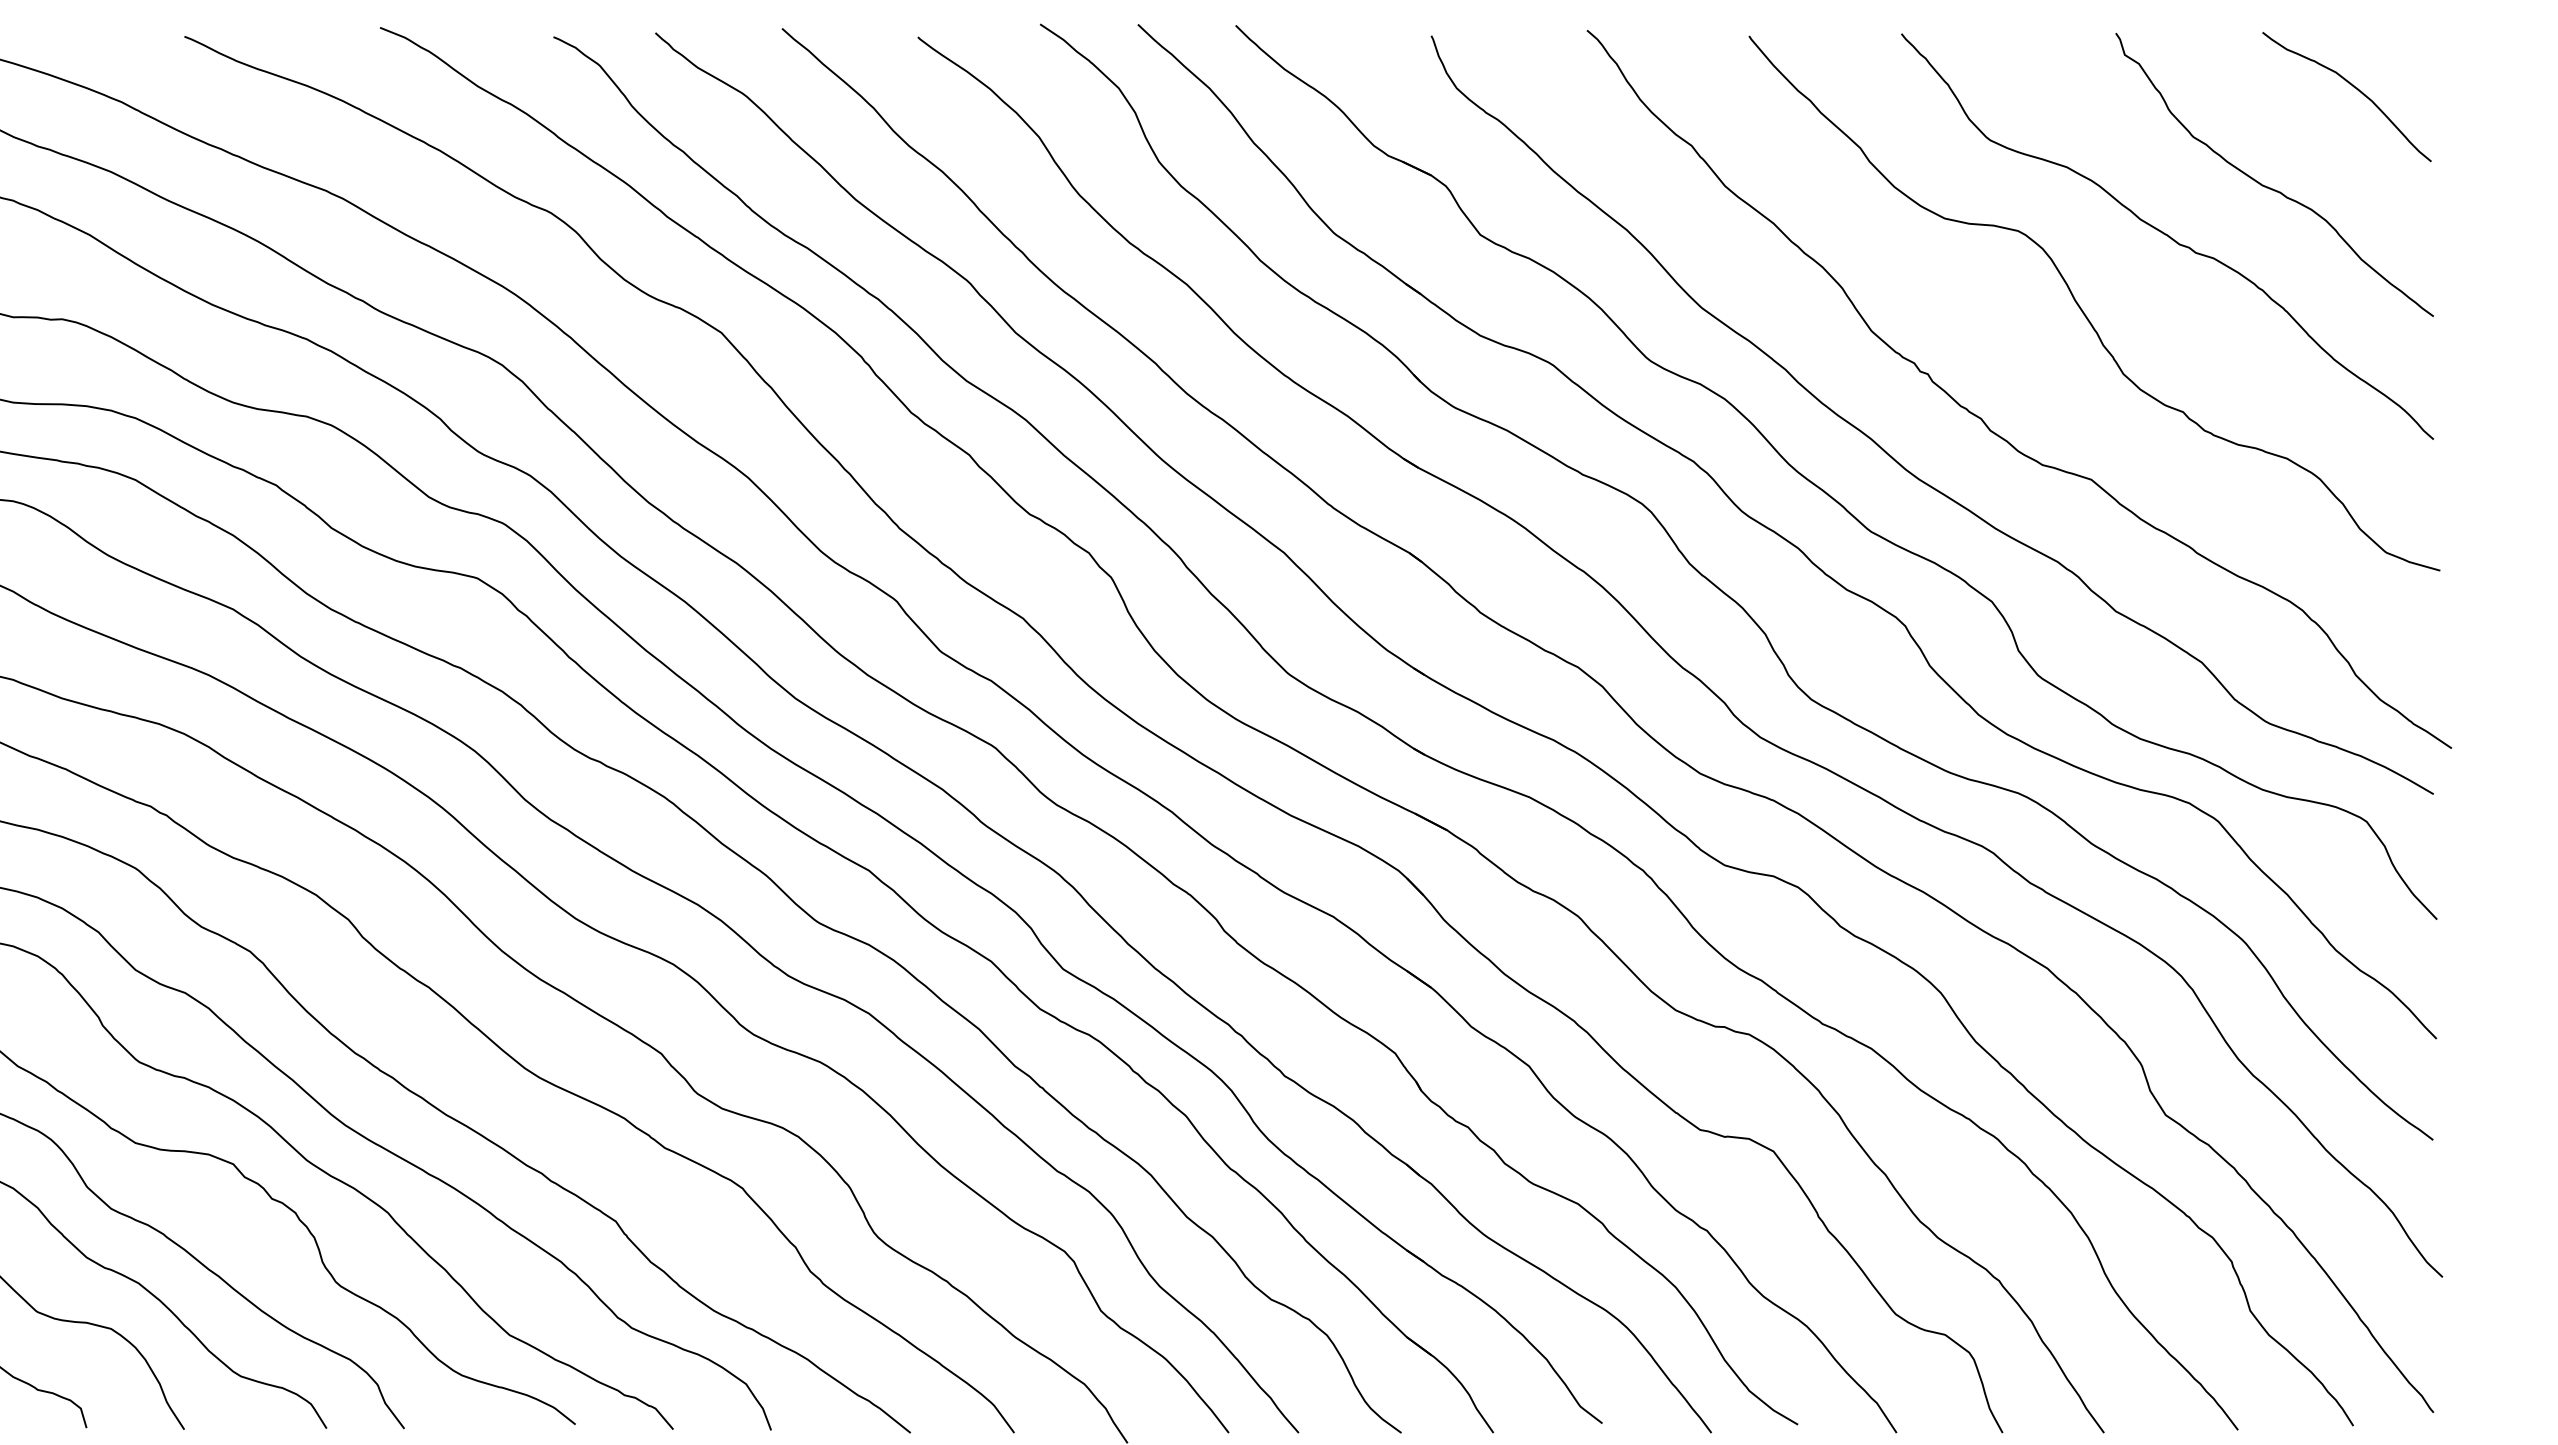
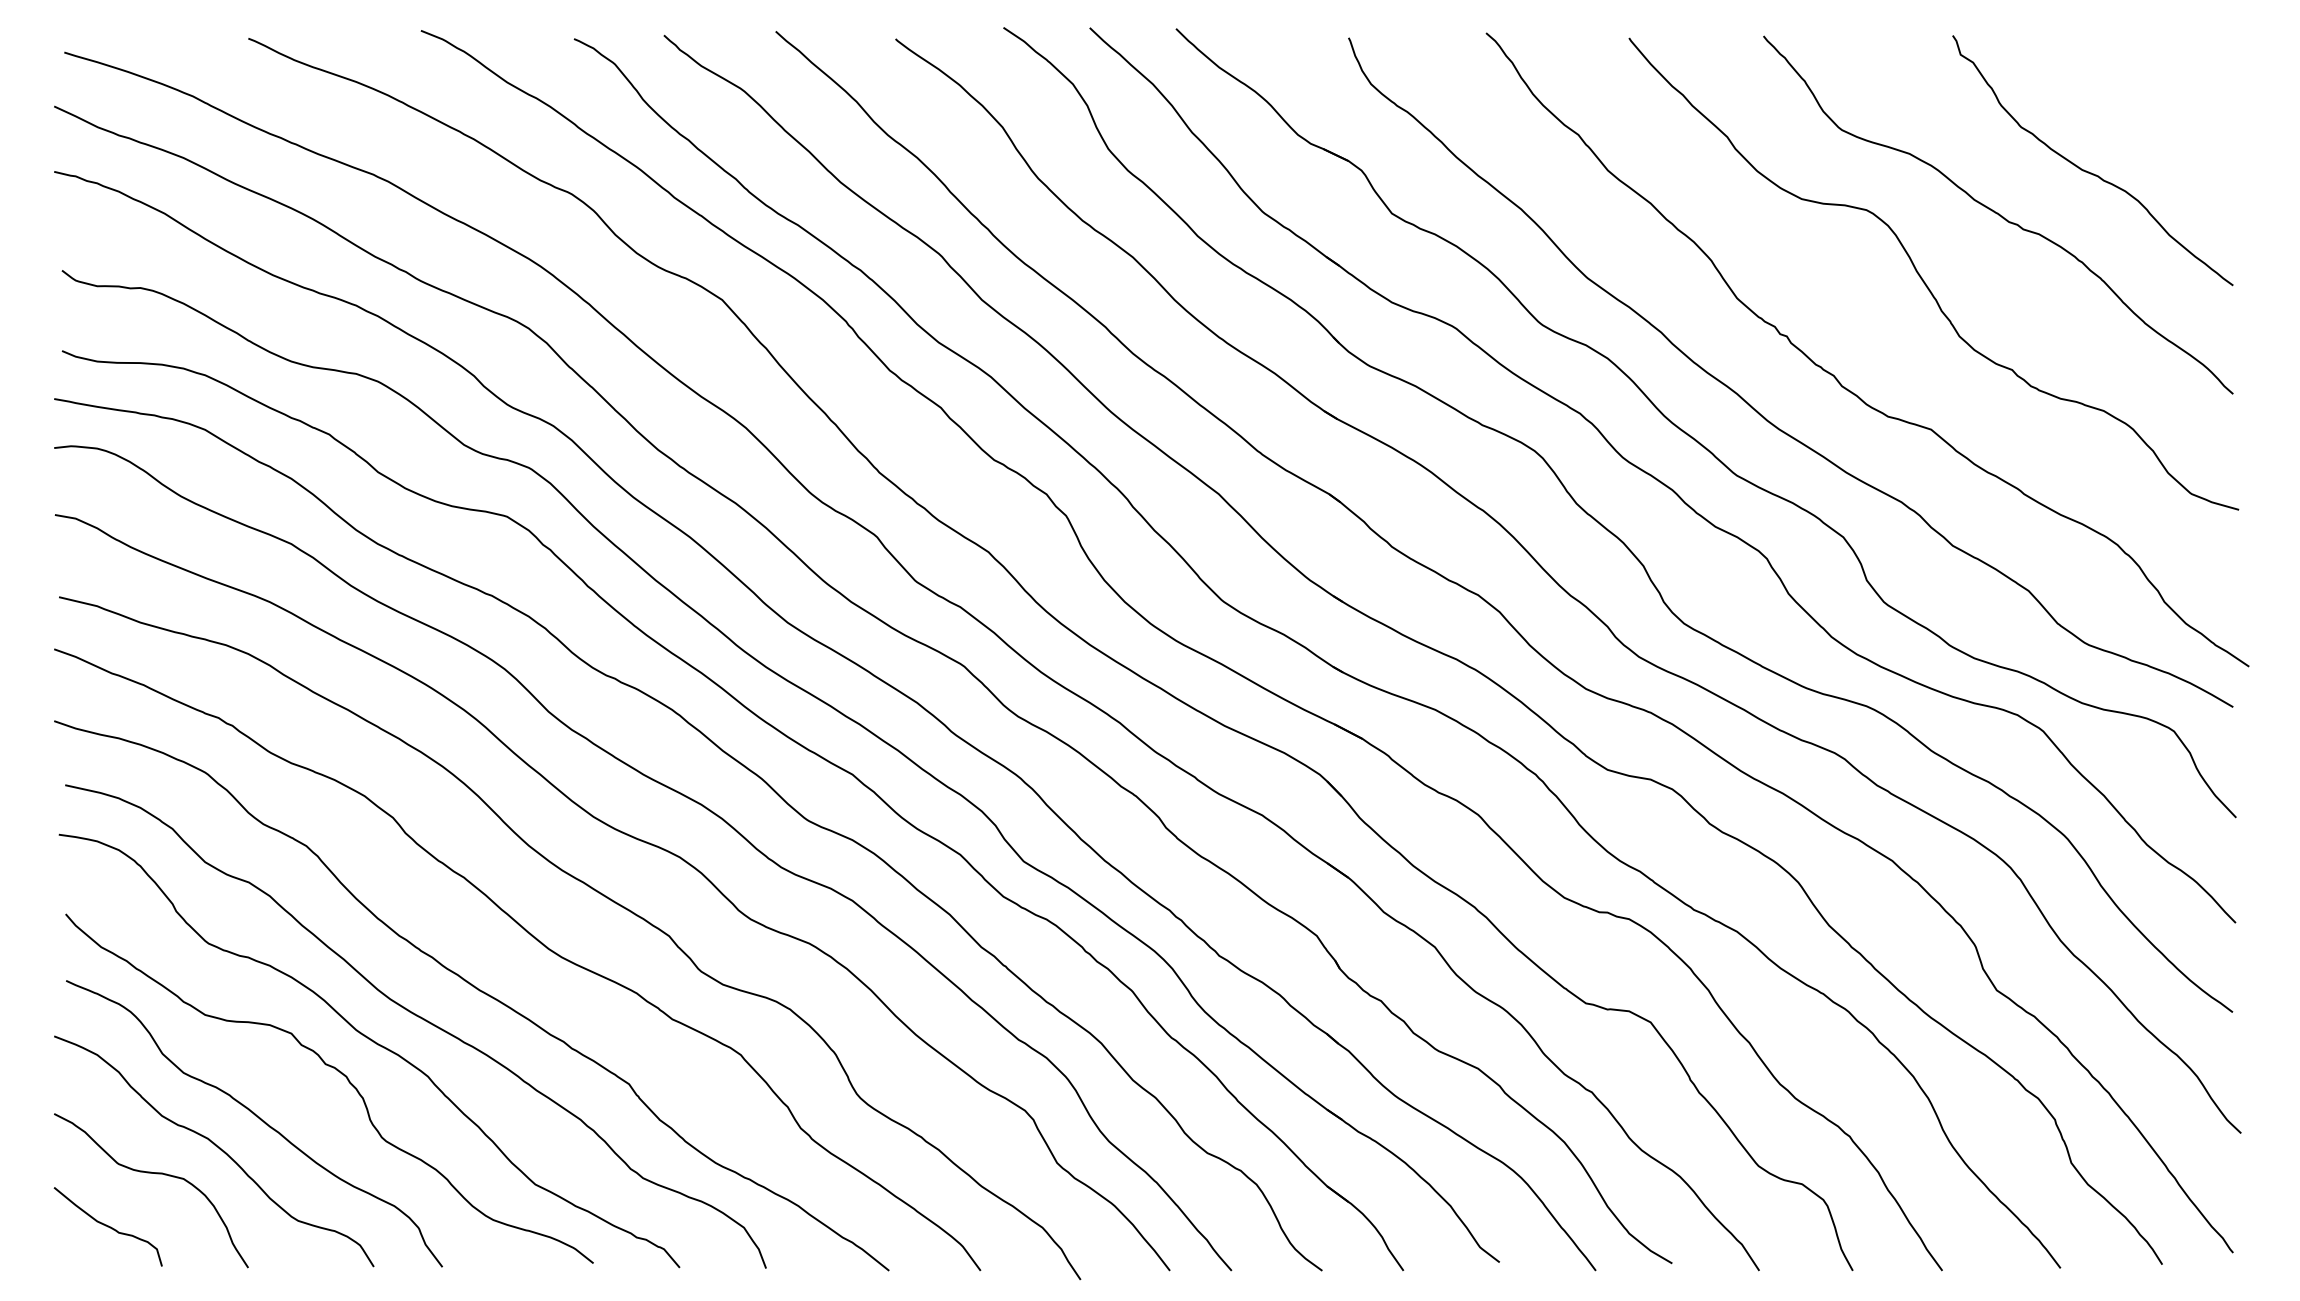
curve: (2354, 88) -> (2163, 84), removed

